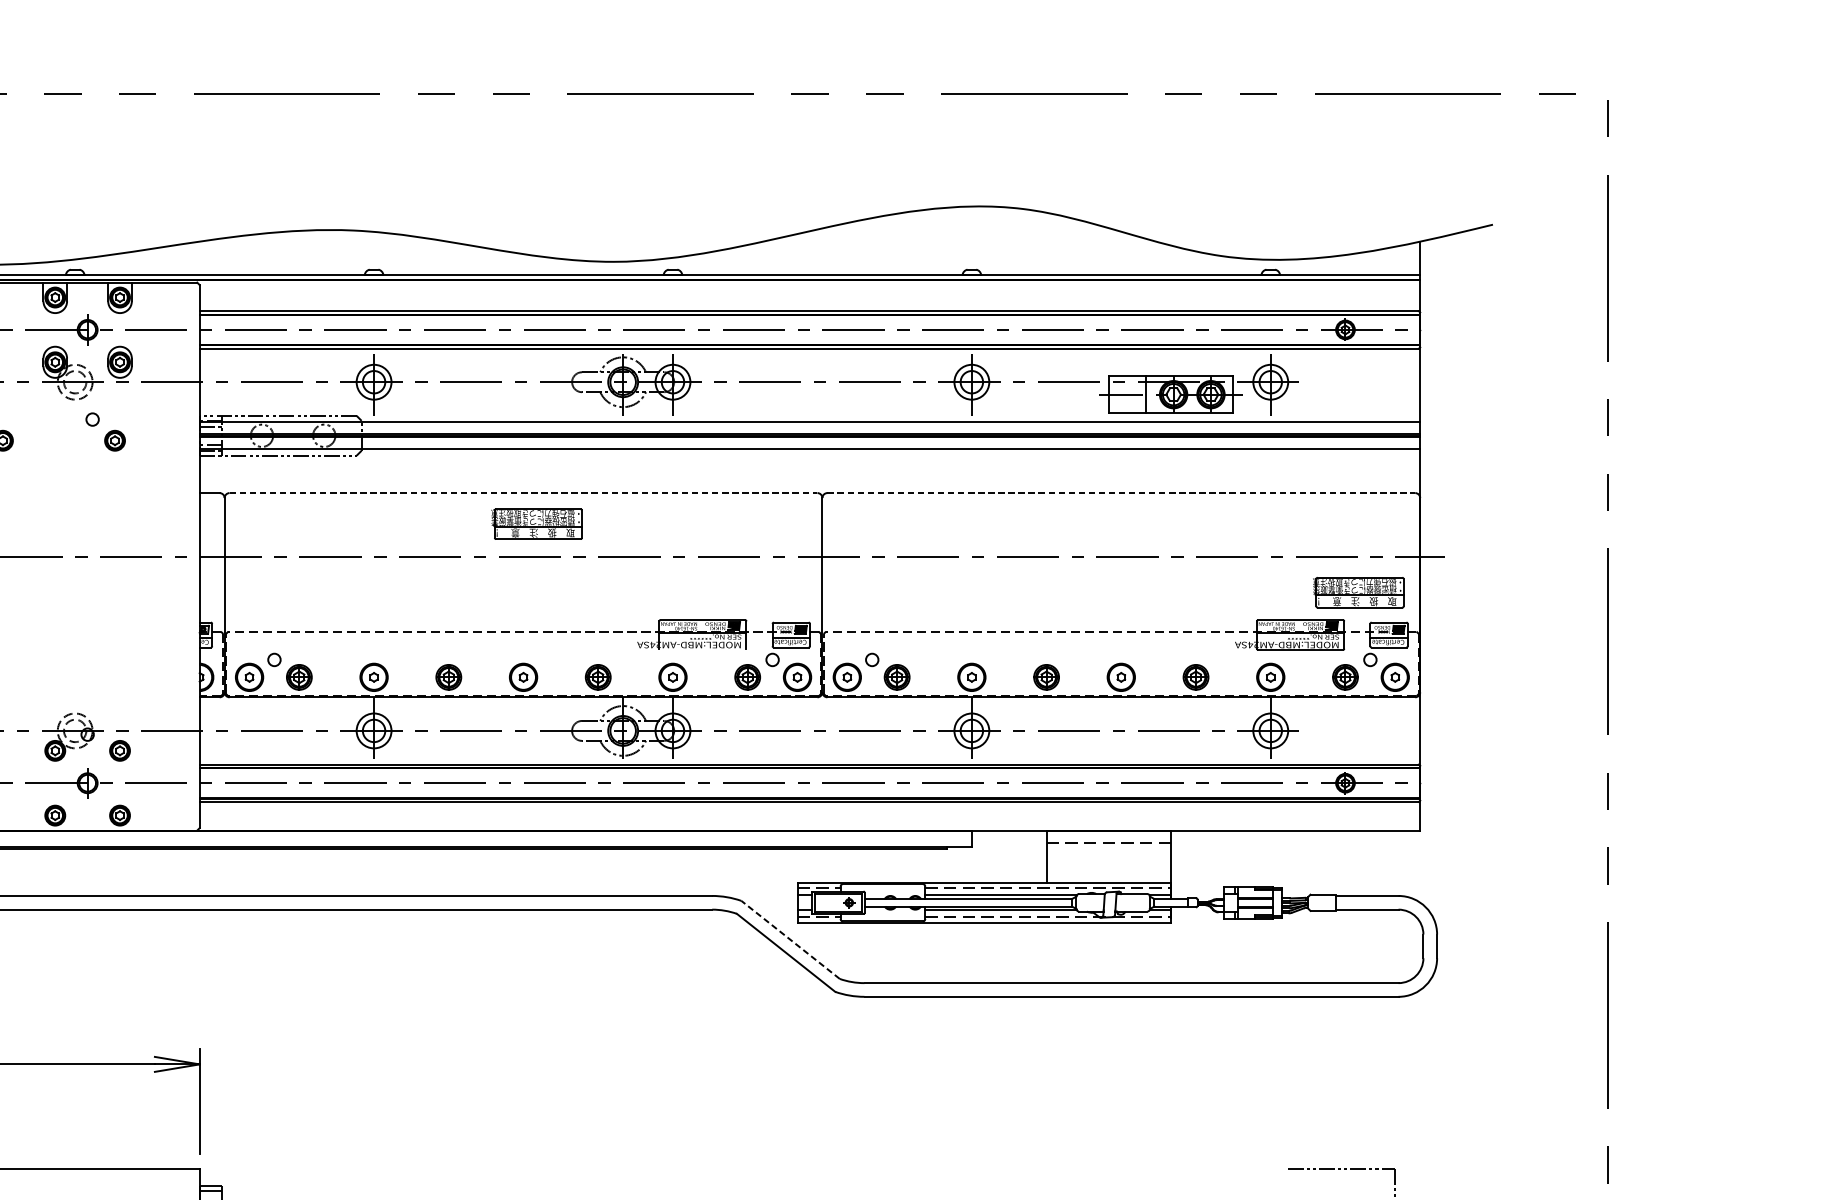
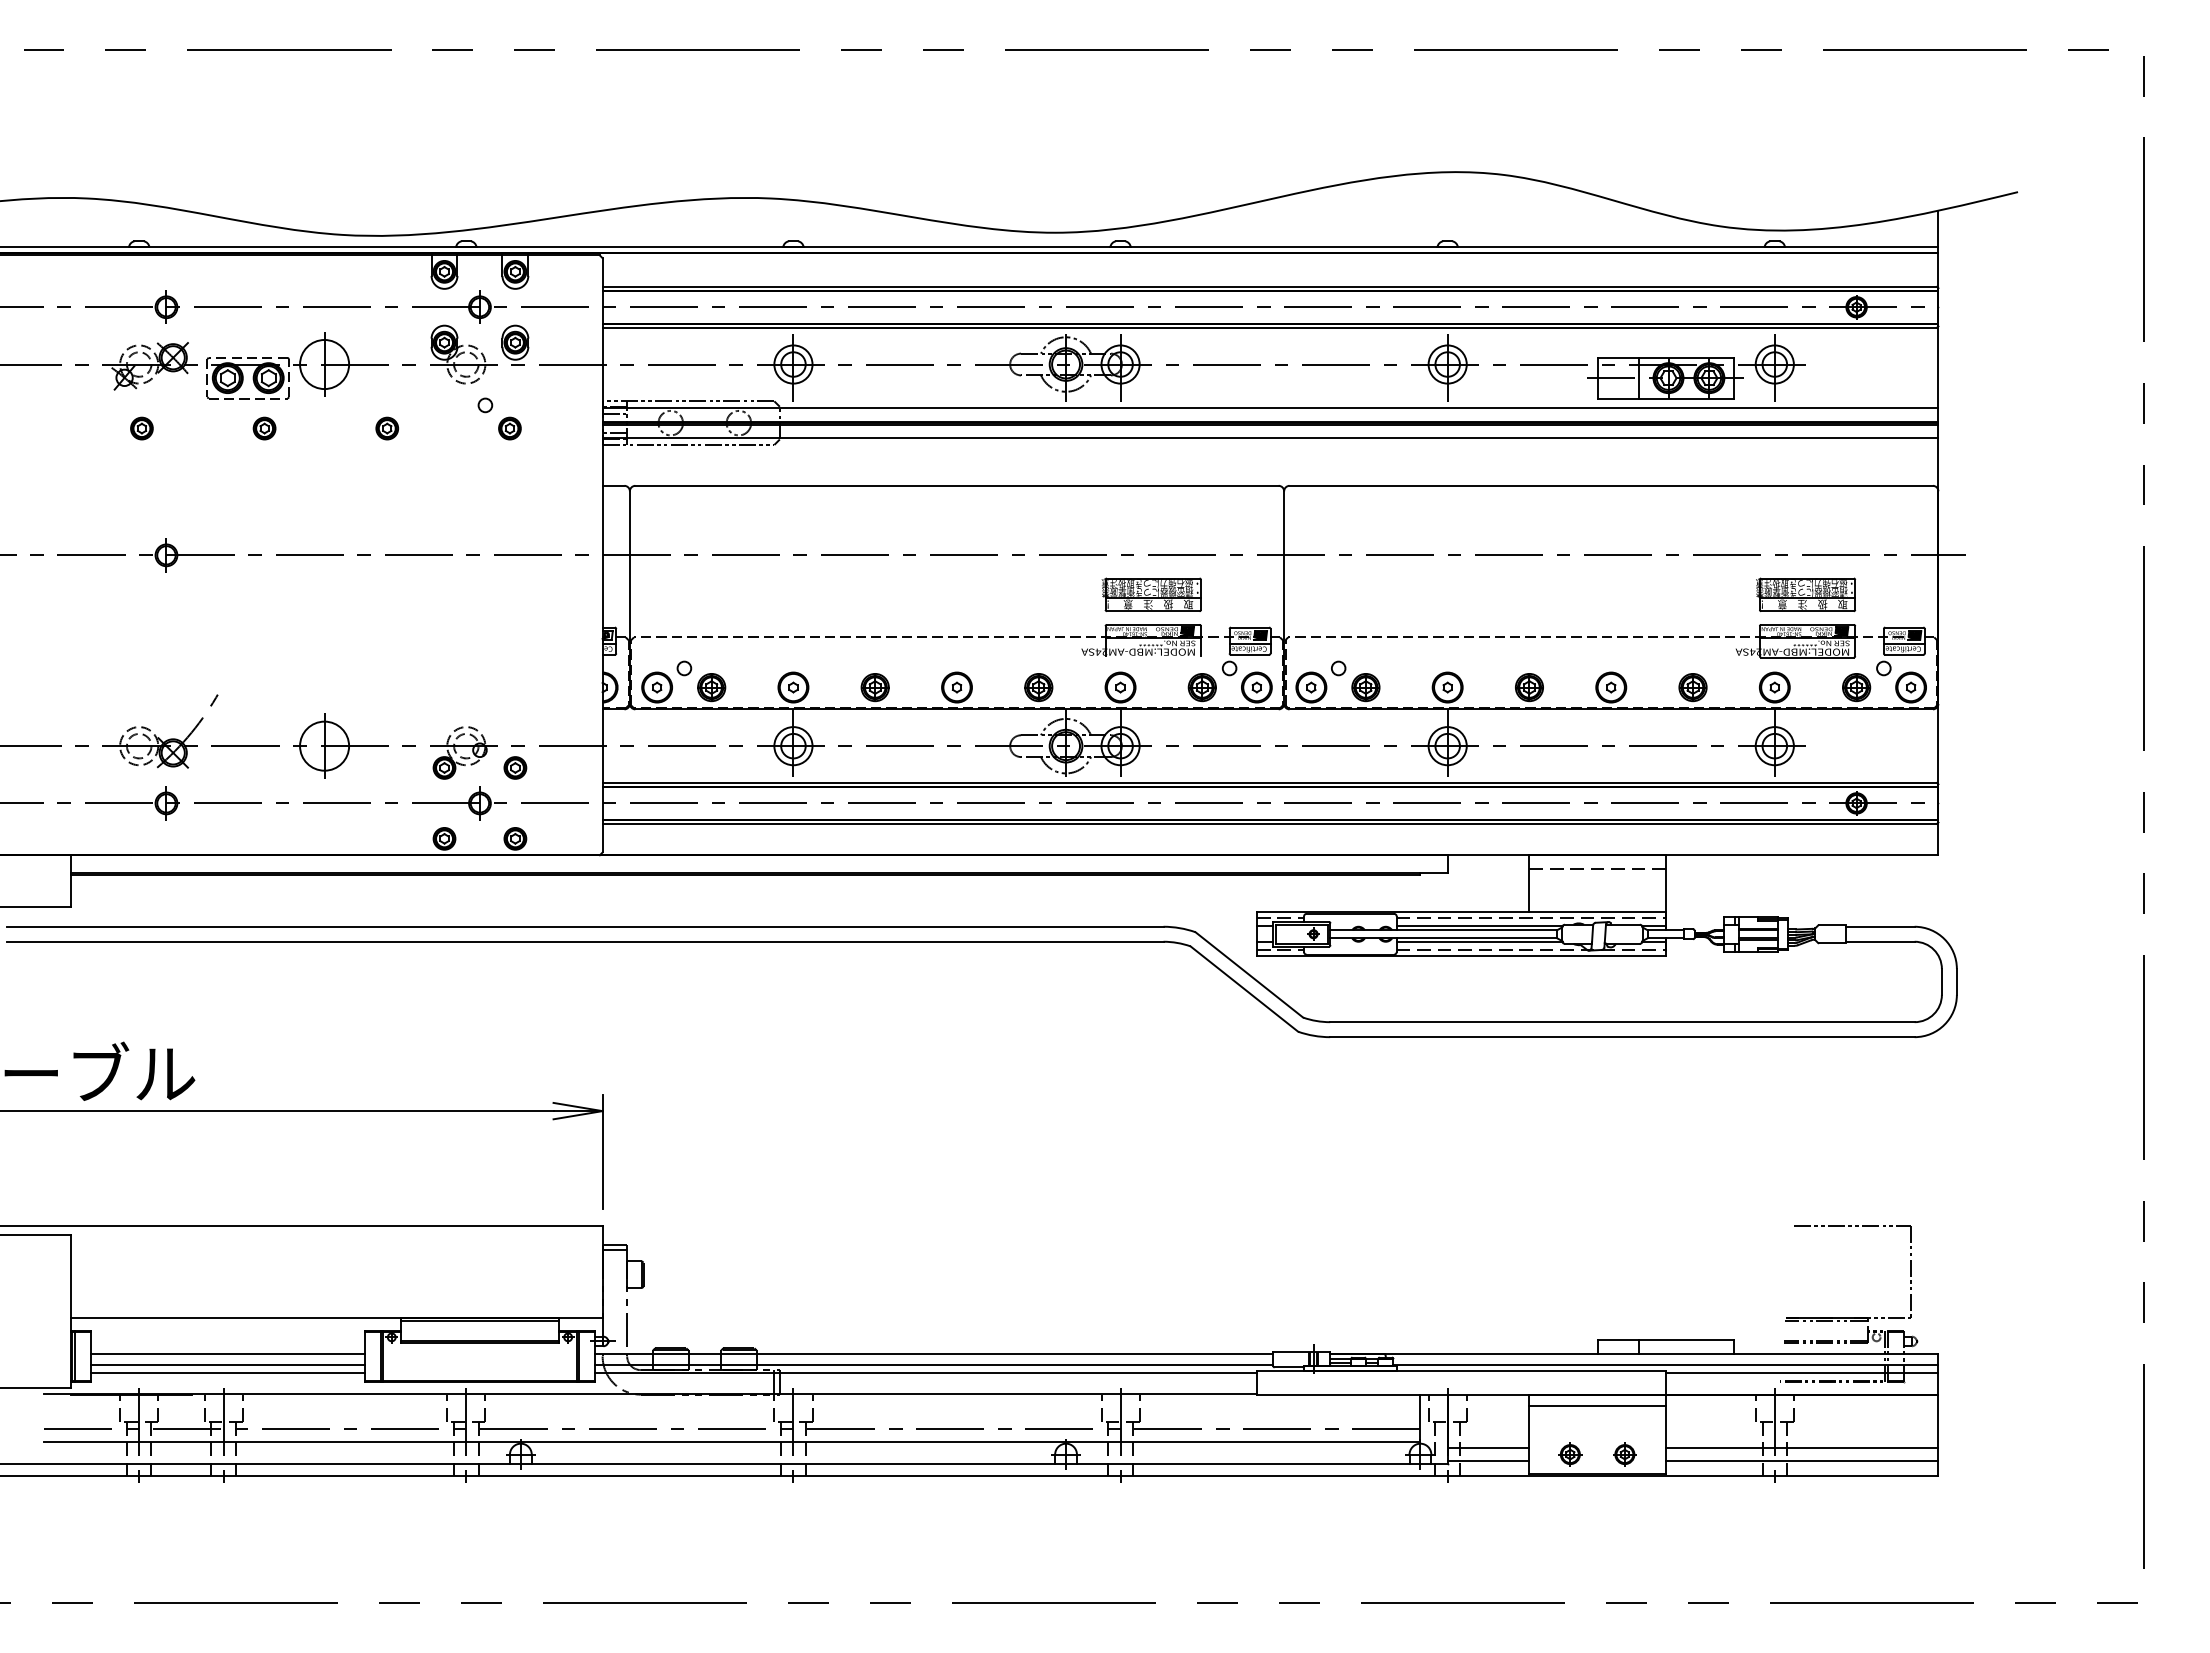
line: (523, 492) -> (957, 485), dashed -> solid
line: (1121, 492) -> (1611, 485), dashed -> solid
part: (536, 523) -> (1151, 594), moved
part: (1359, 592) -> (1806, 594), moved
line: (790, 939) -> (1249, 974), dashed -> solid

